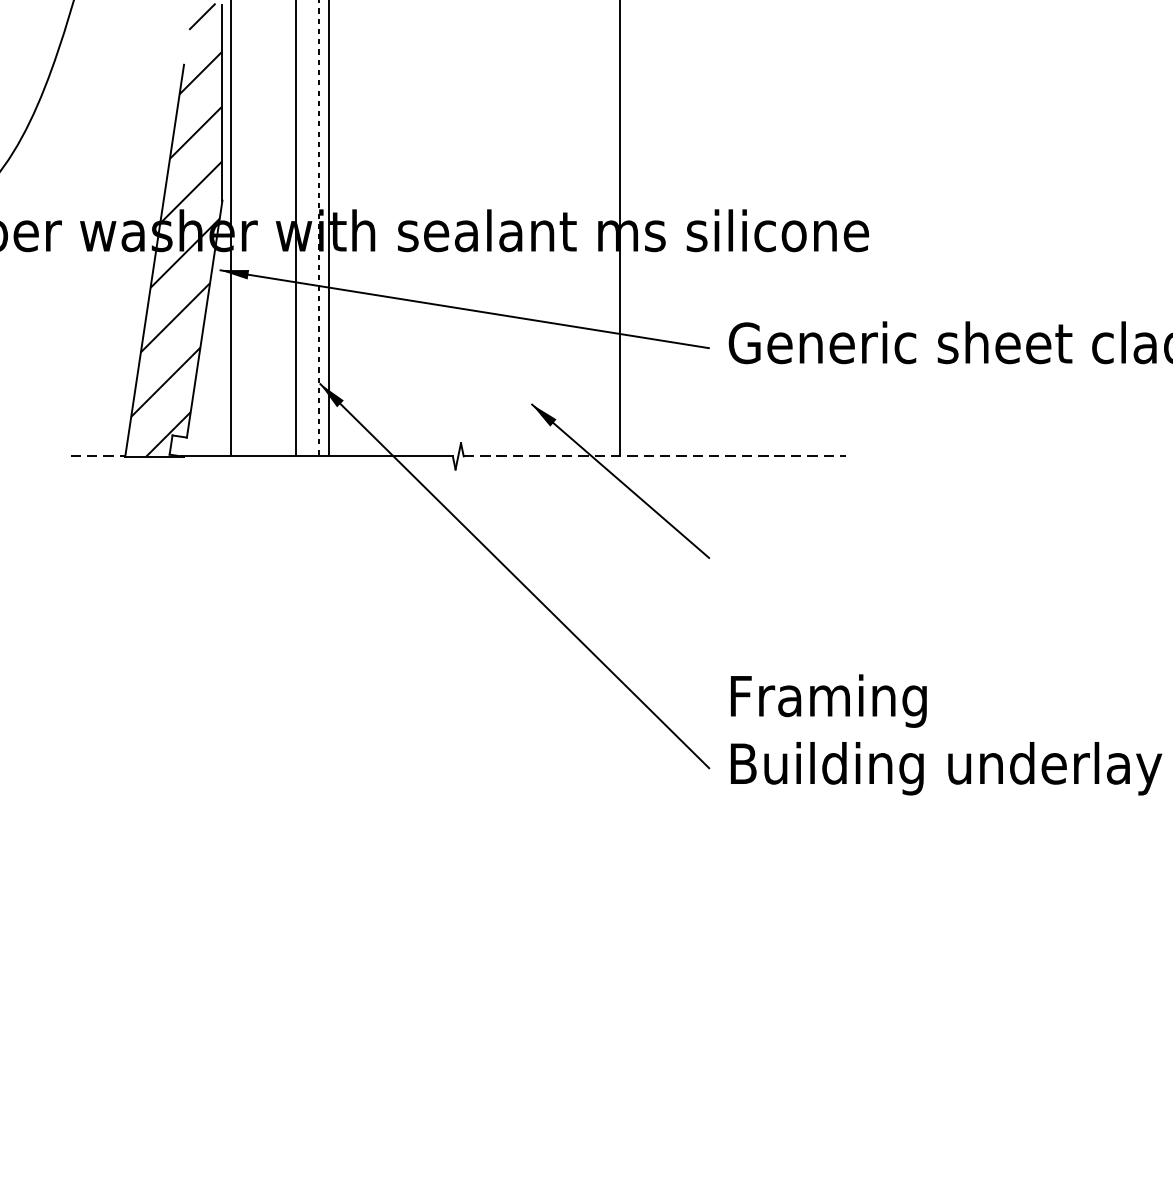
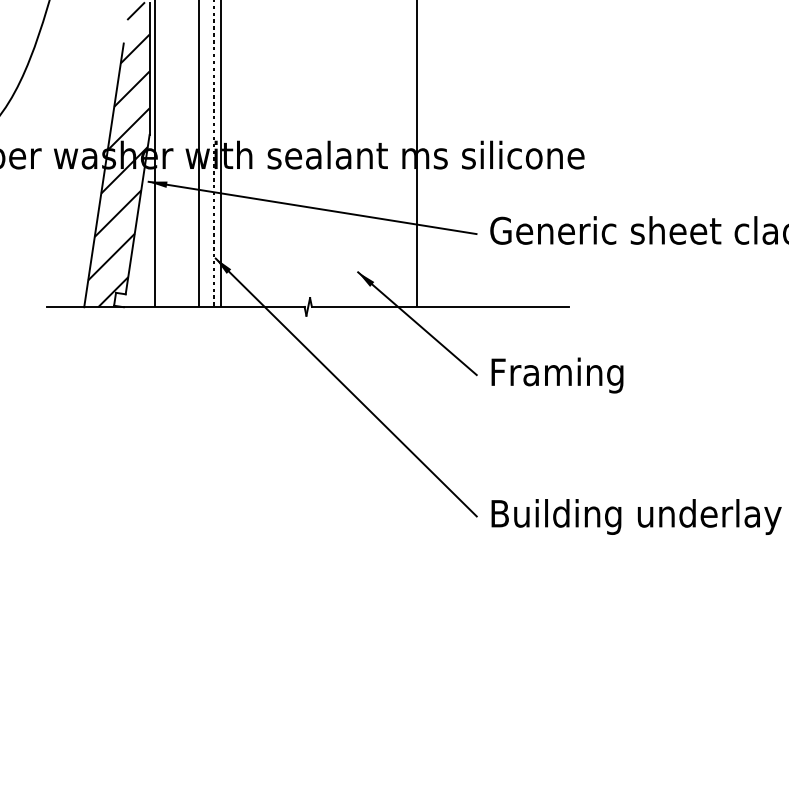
line: (98, 455) -> (66, 306), dashed -> solid
line: (654, 455) -> (440, 306), dashed -> solid
text: (828, 701) -> (557, 375), moved

